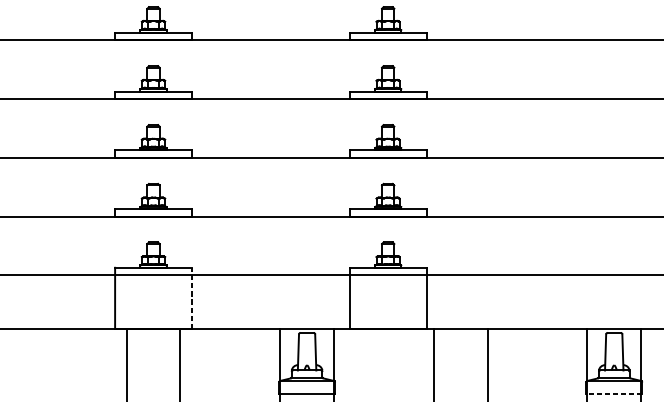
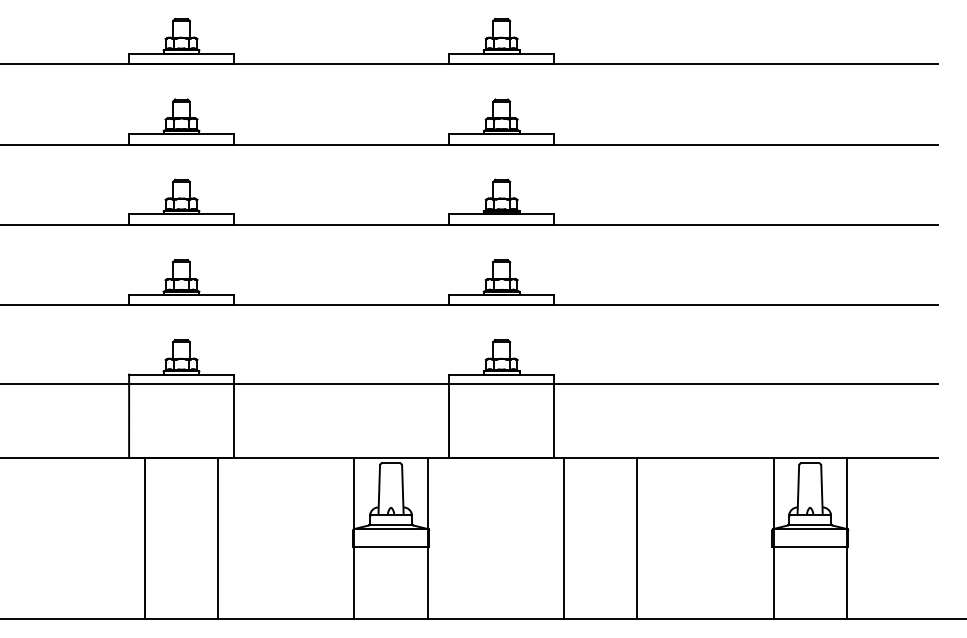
line: (191, 298) -> (233, 416), dashed -> solid
line: (613, 394) -> (809, 547), dashed -> solid

